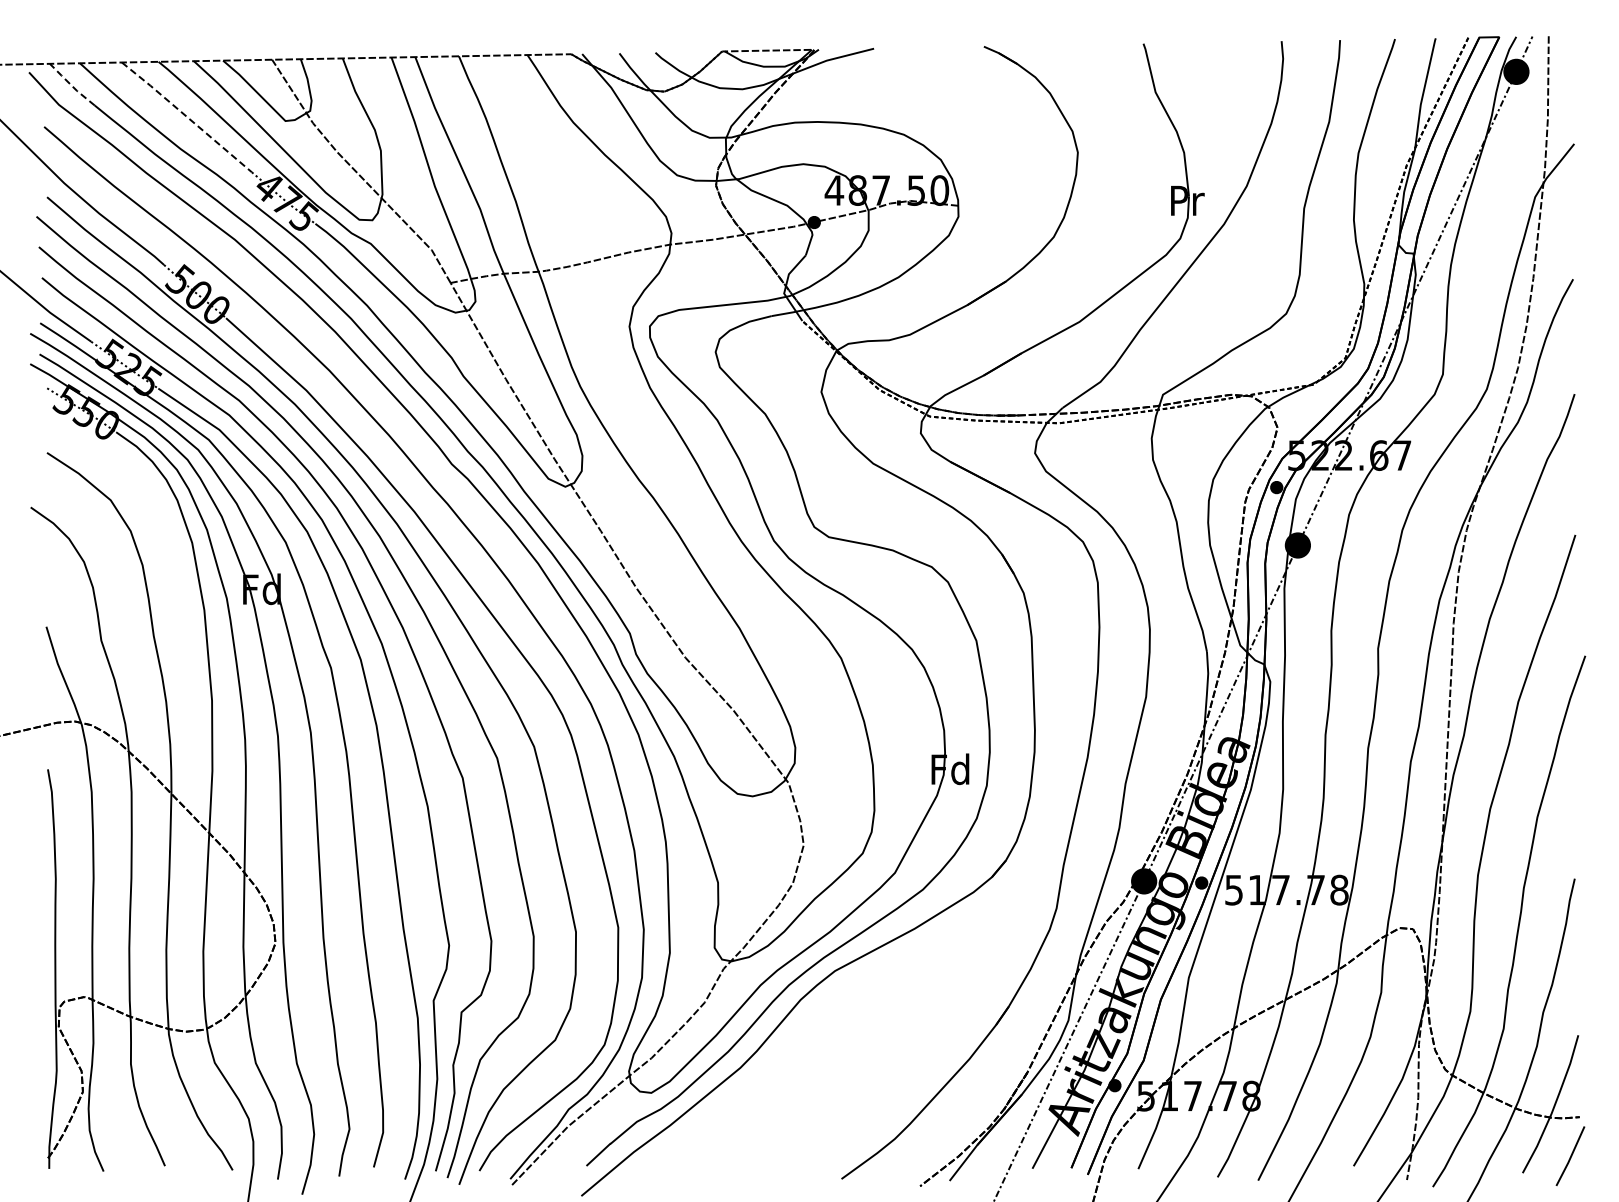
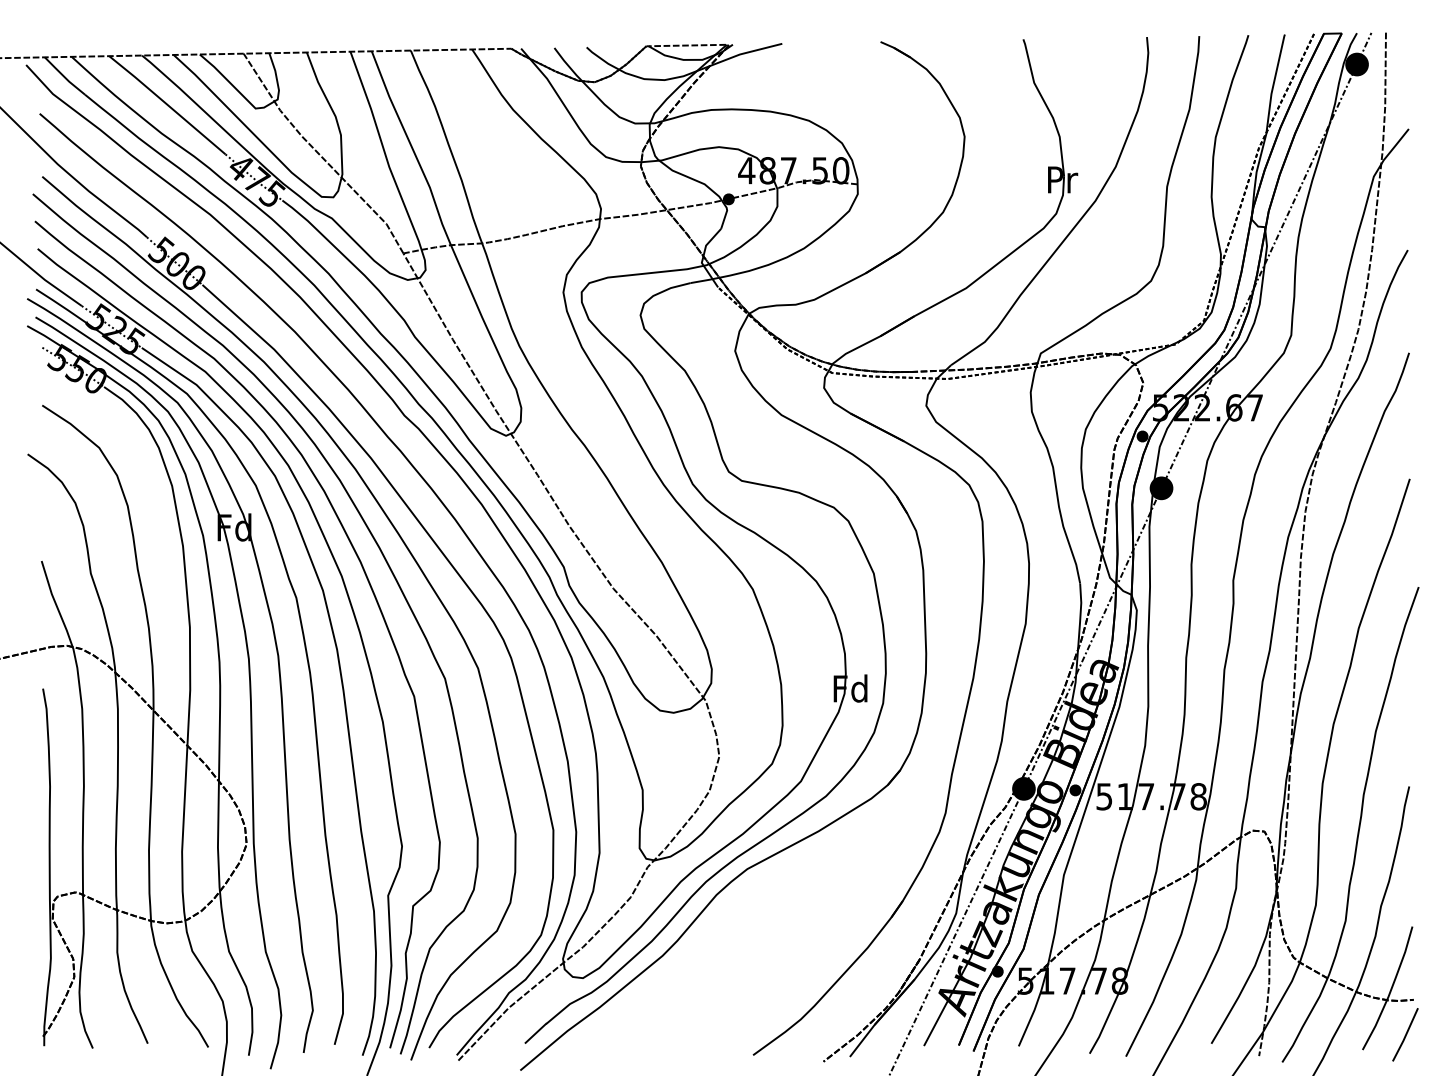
line: (71, 84) -> (64, 75), dashed -> solid
line: (186, 116) -> (167, 104), dashed -> solid

